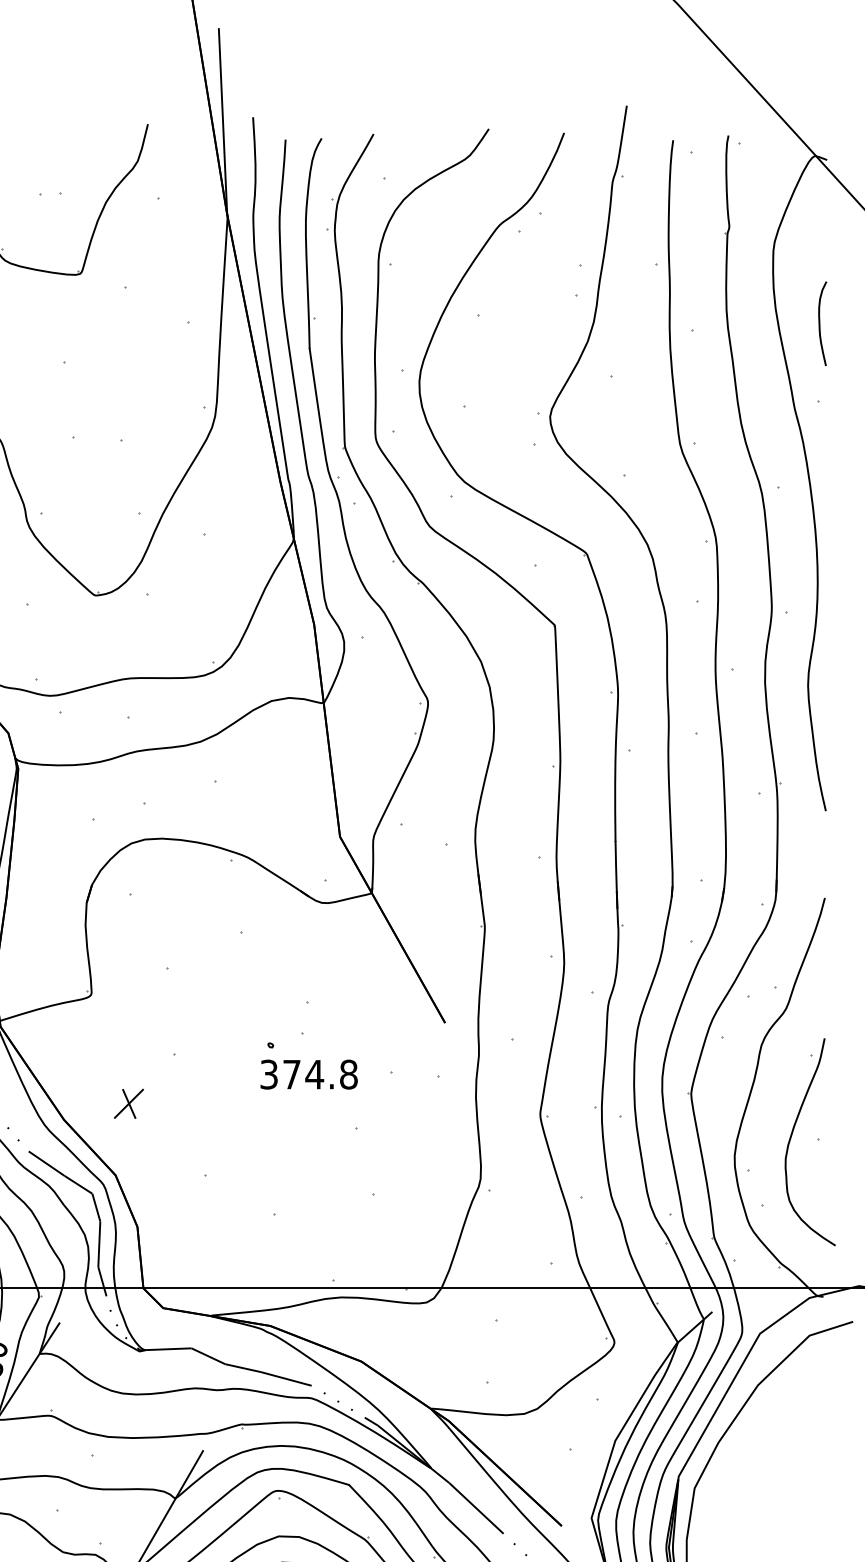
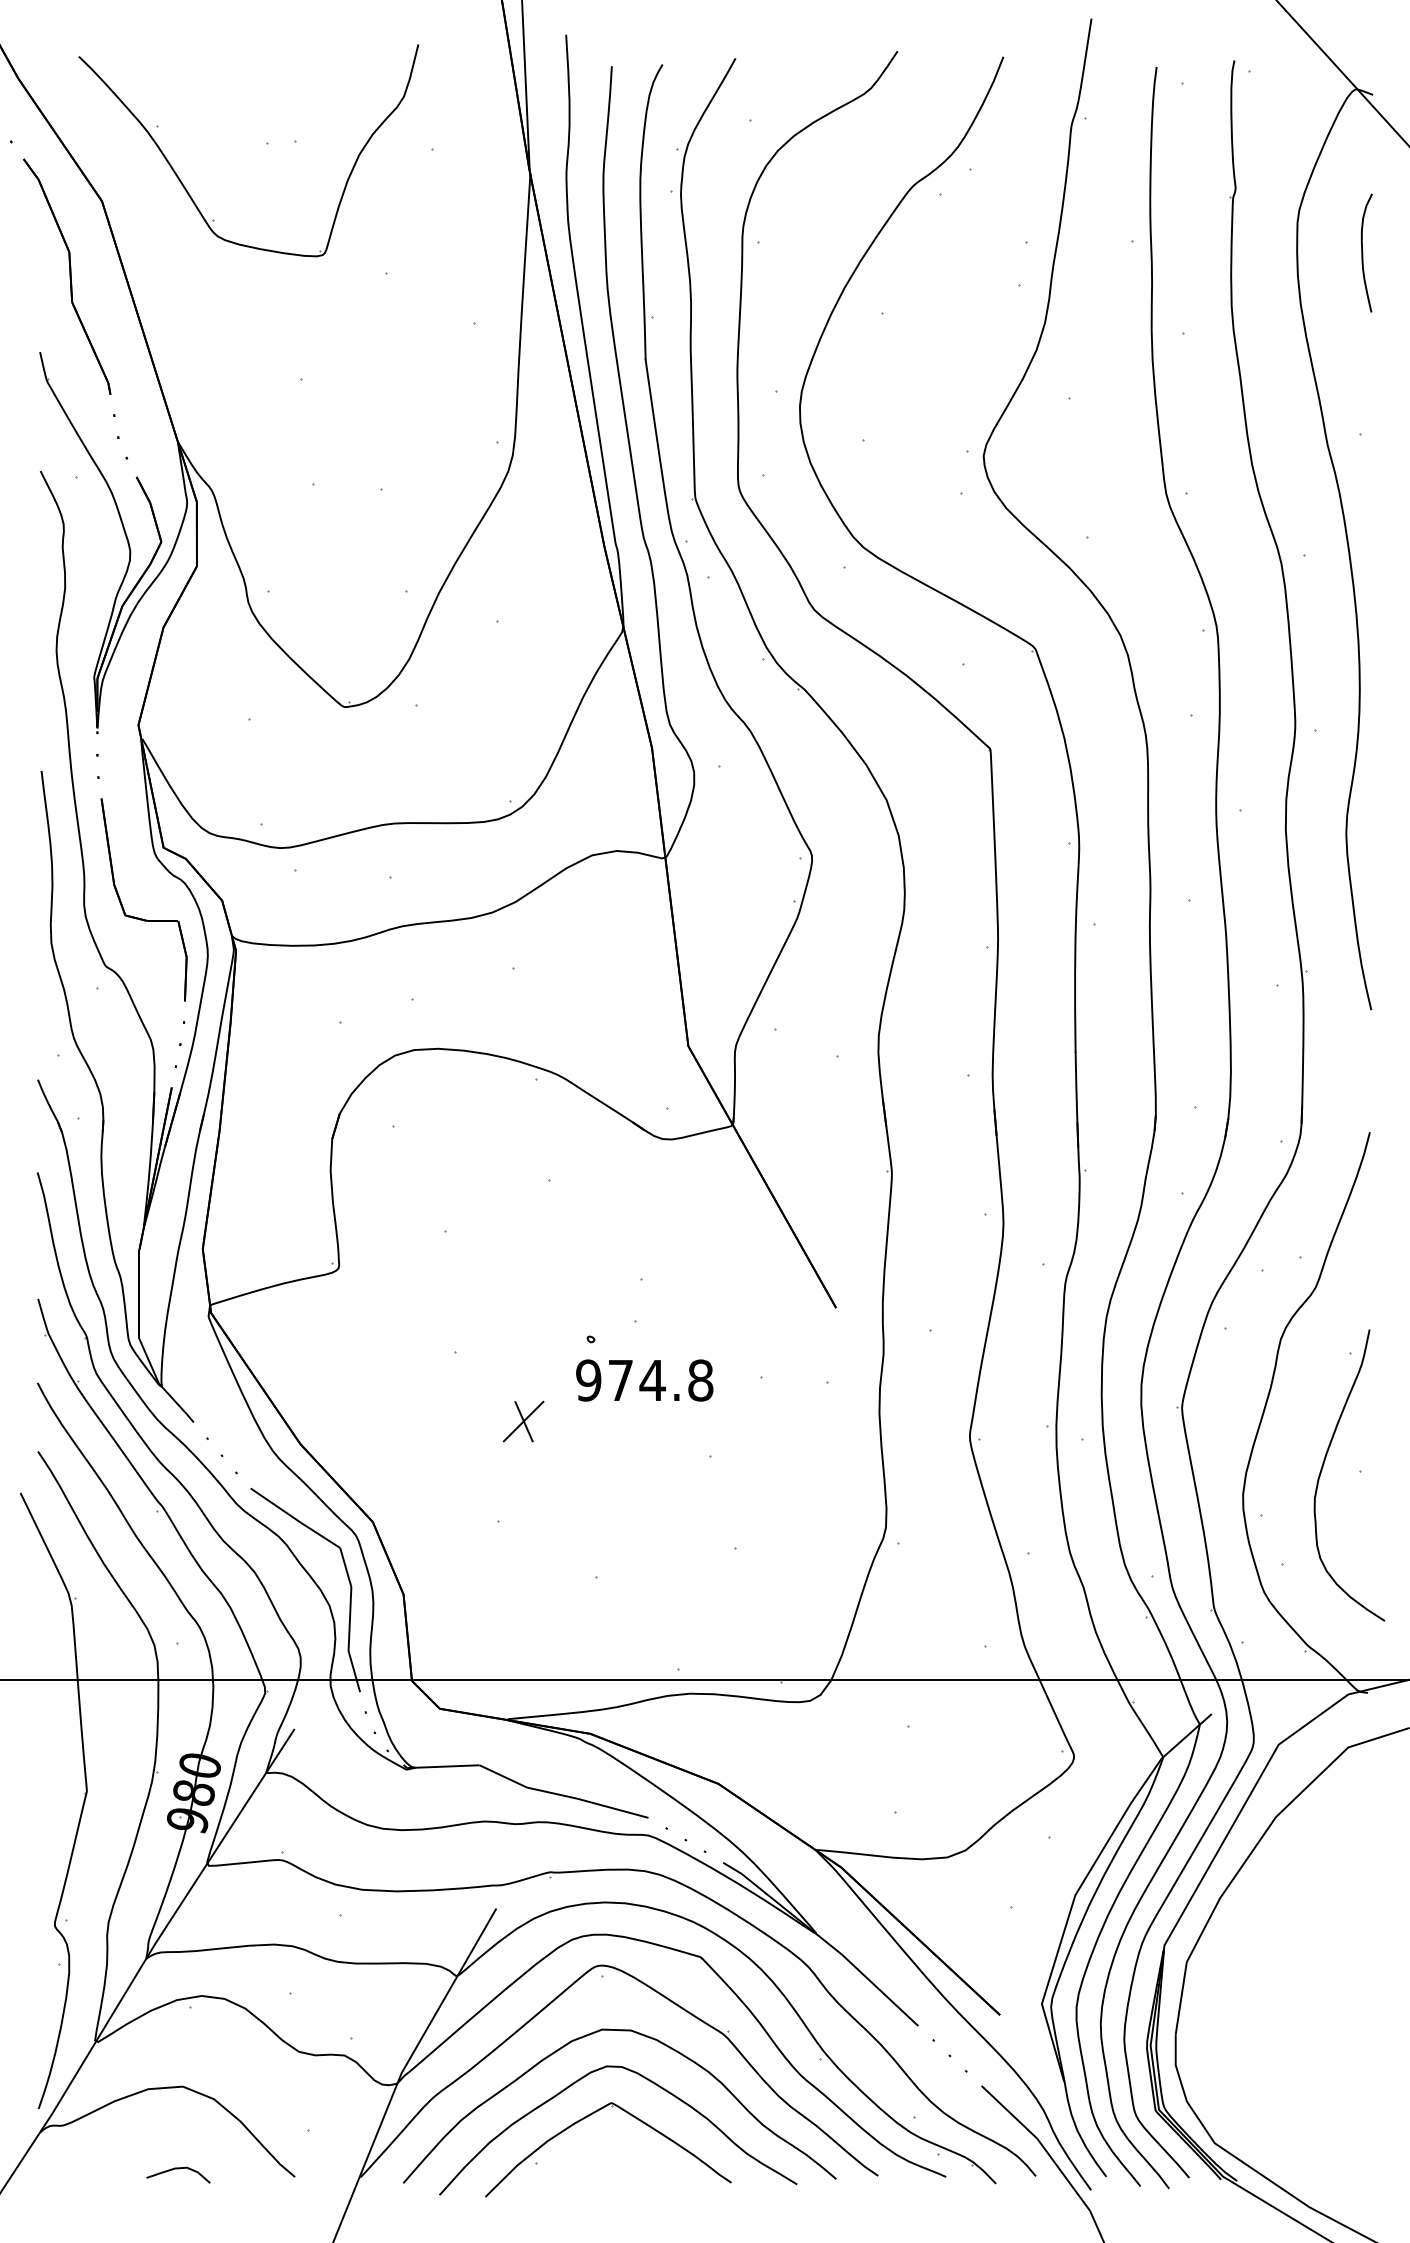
curve: (820, 323) -> (1363, 252), moved
text: (269, 1074) -> (588, 1380), 374.8 -> 974.8
part: (128, 1103) -> (523, 1421), moved

